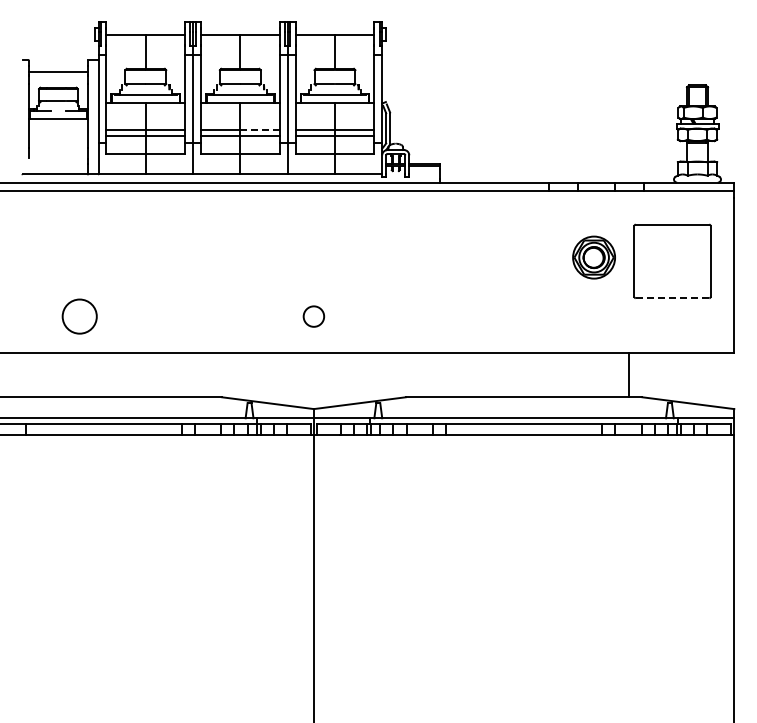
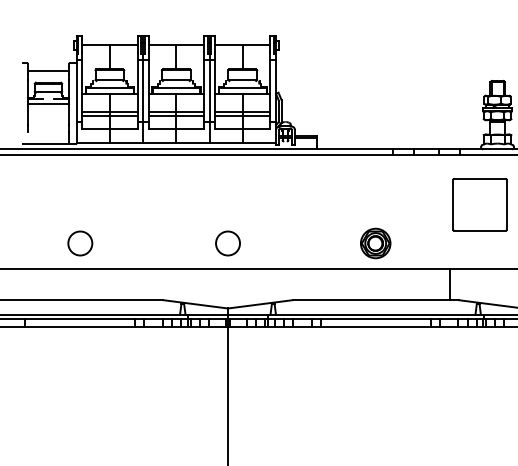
line: (260, 129) -> (190, 112), dashed -> solid
part: (593, 257) -> (375, 243), moved
line: (672, 298) -> (479, 230), dashed -> solid
circle: (79, 316) -> (80, 243), moved
circle: (313, 316) -> (227, 243), size x1.67

